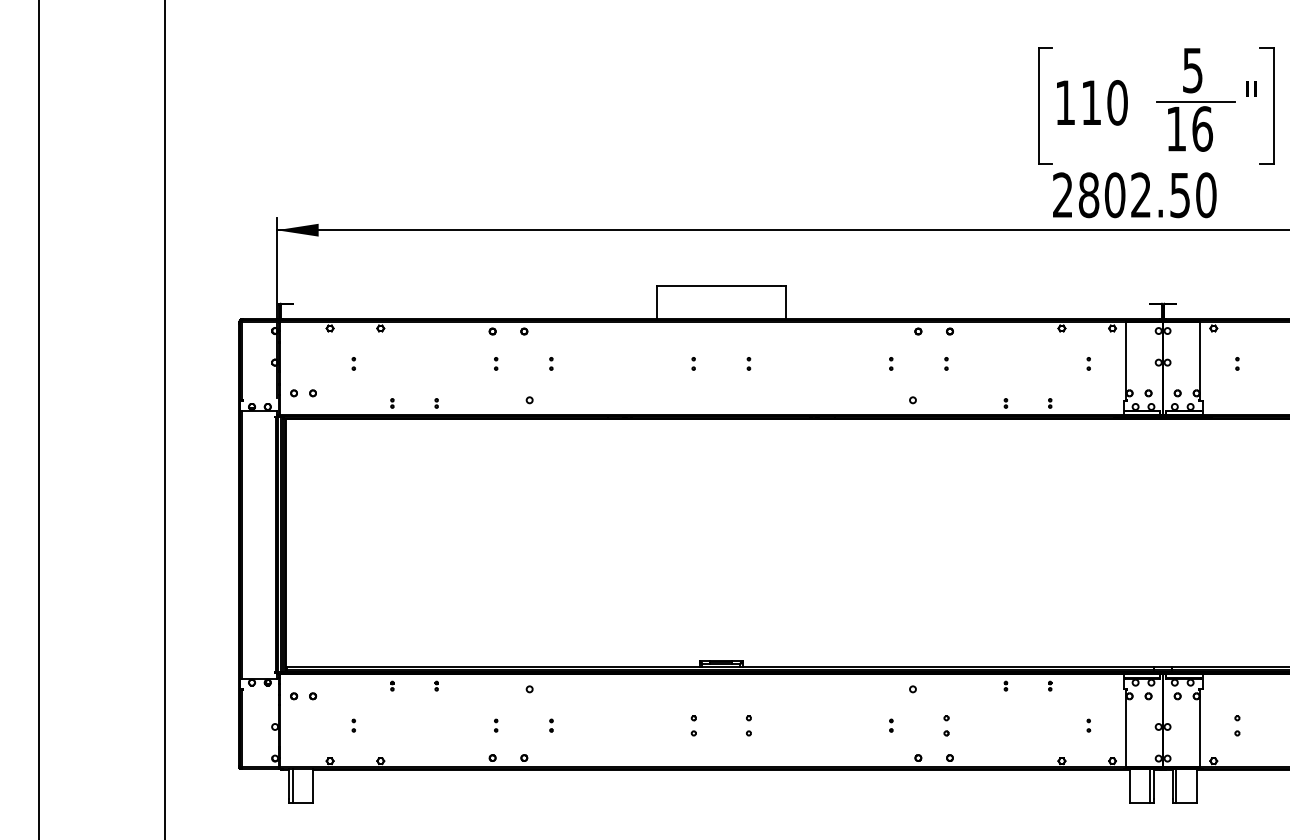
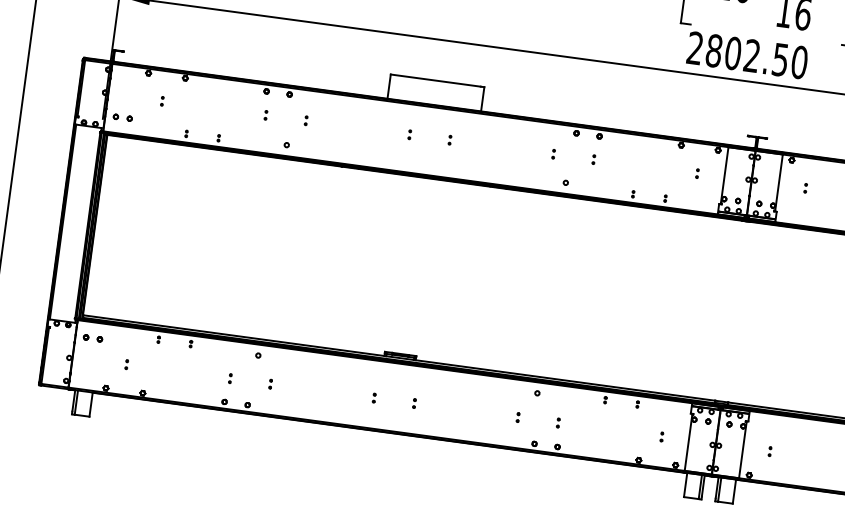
part: (693, 725) -> (374, 398), size x0.62
part: (748, 725) -> (414, 403), size x0.62
part: (946, 725) -> (558, 422), size x0.62
part: (1237, 725) -> (770, 451), size x0.62

